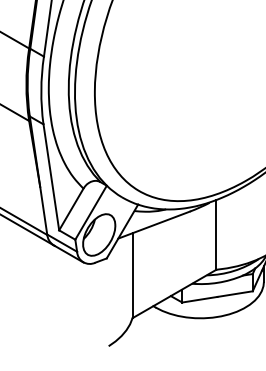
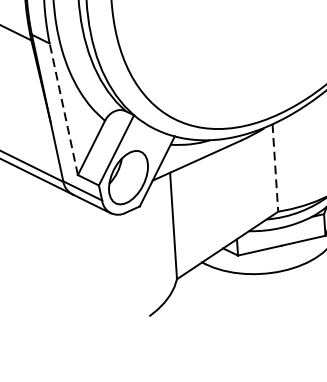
line: (51, 177) -> (64, 109), solid -> dashed
line: (216, 234) -> (275, 167), solid -> dashed

